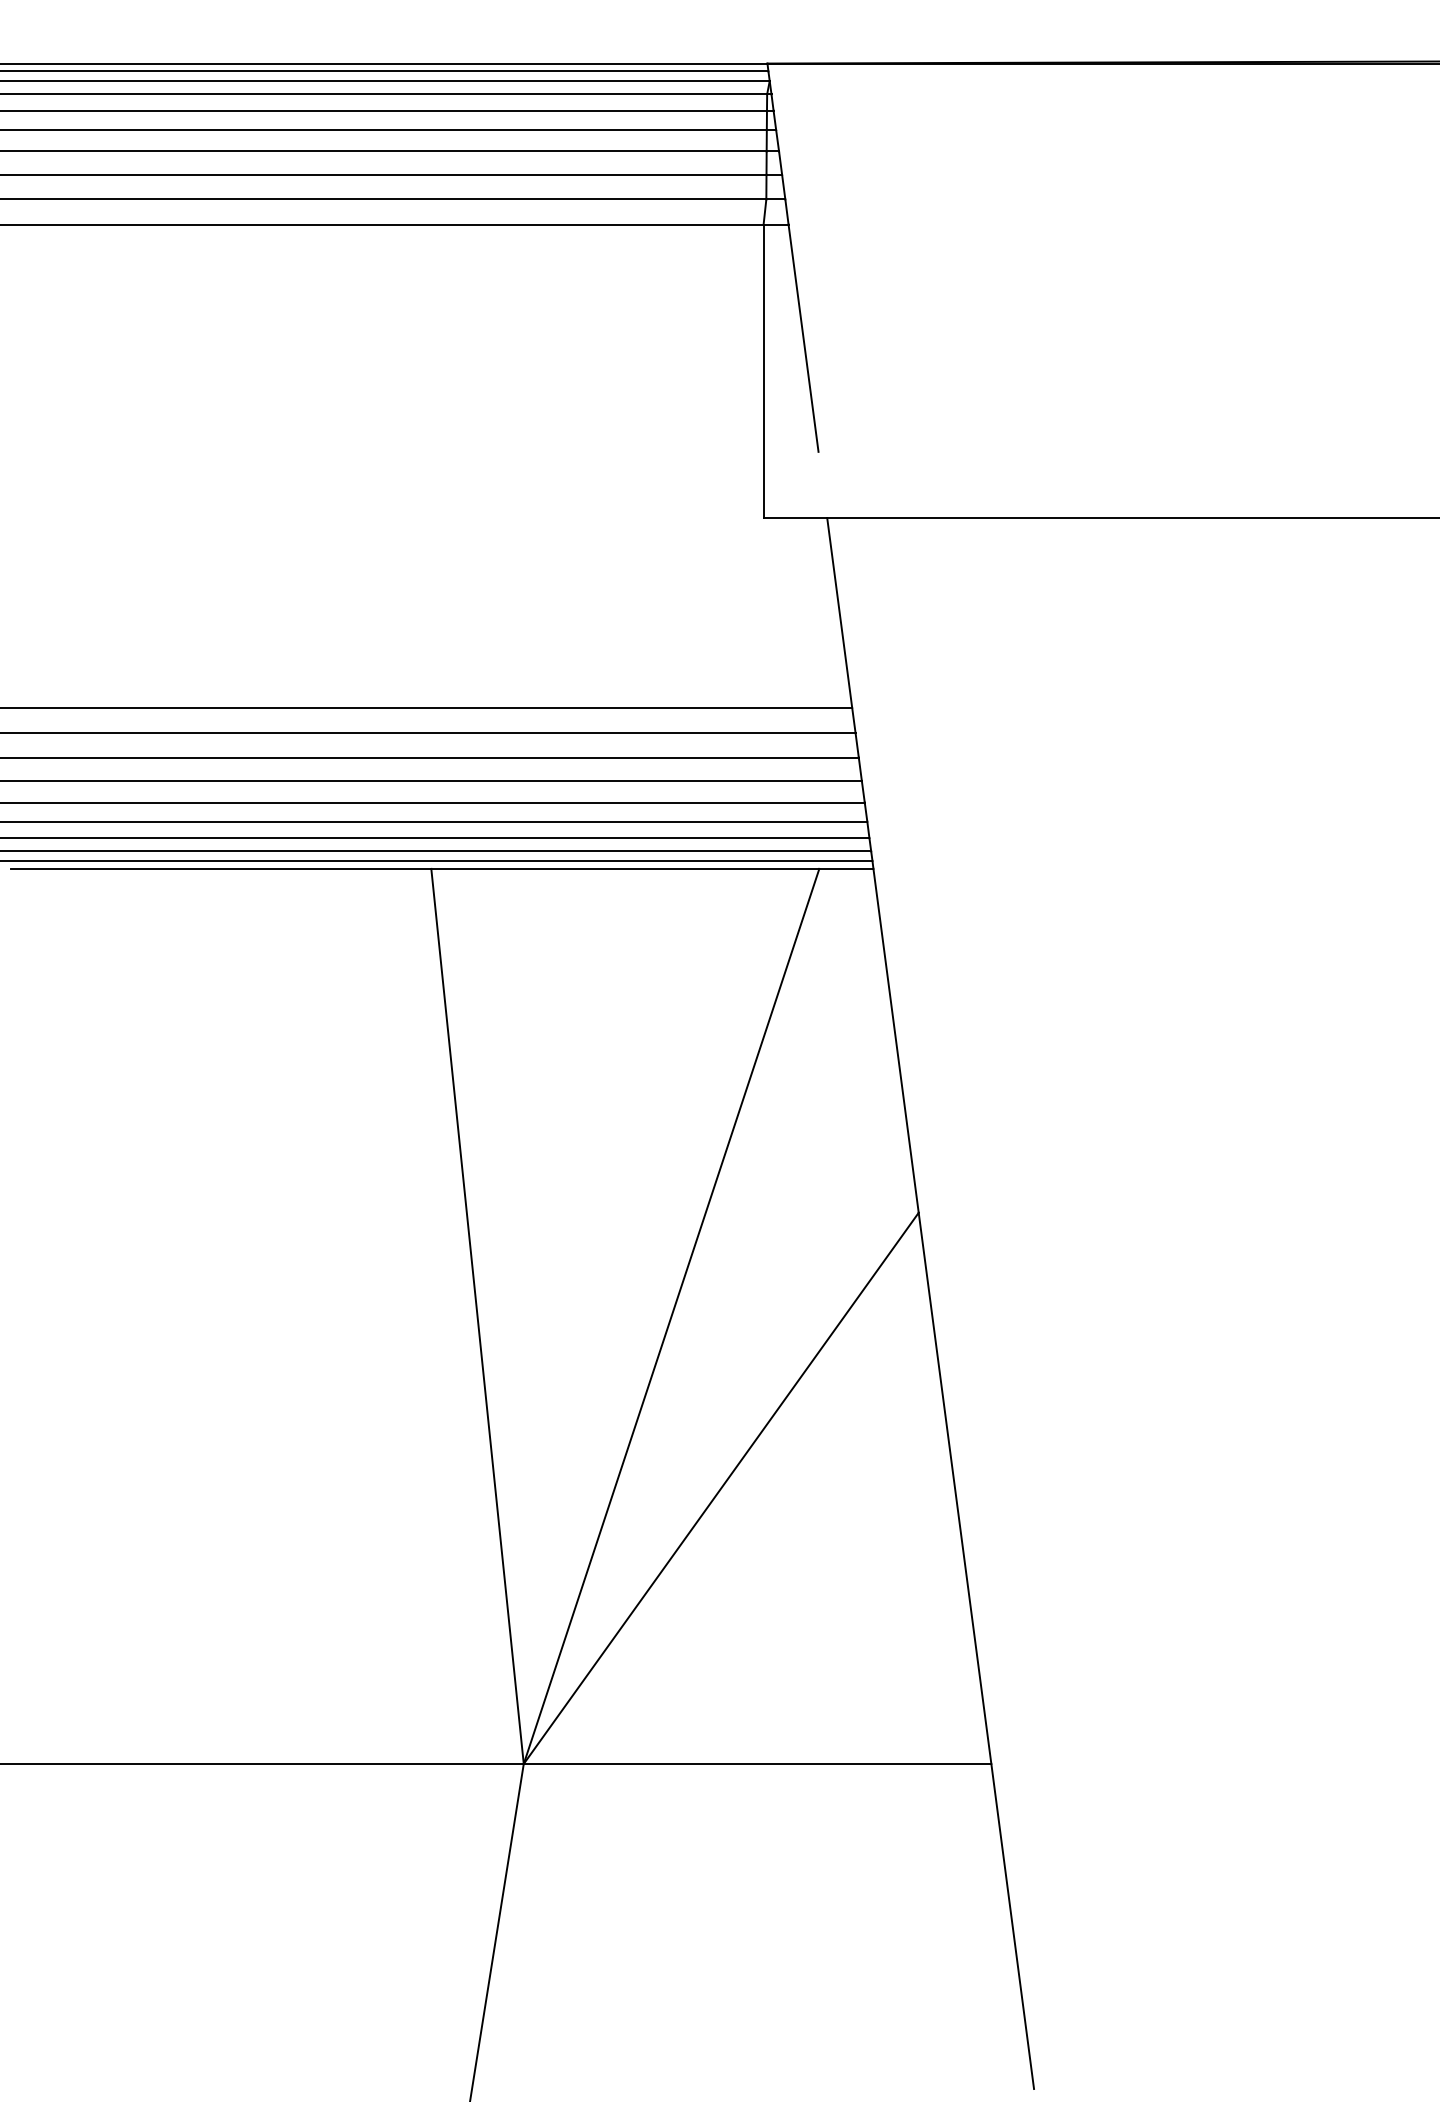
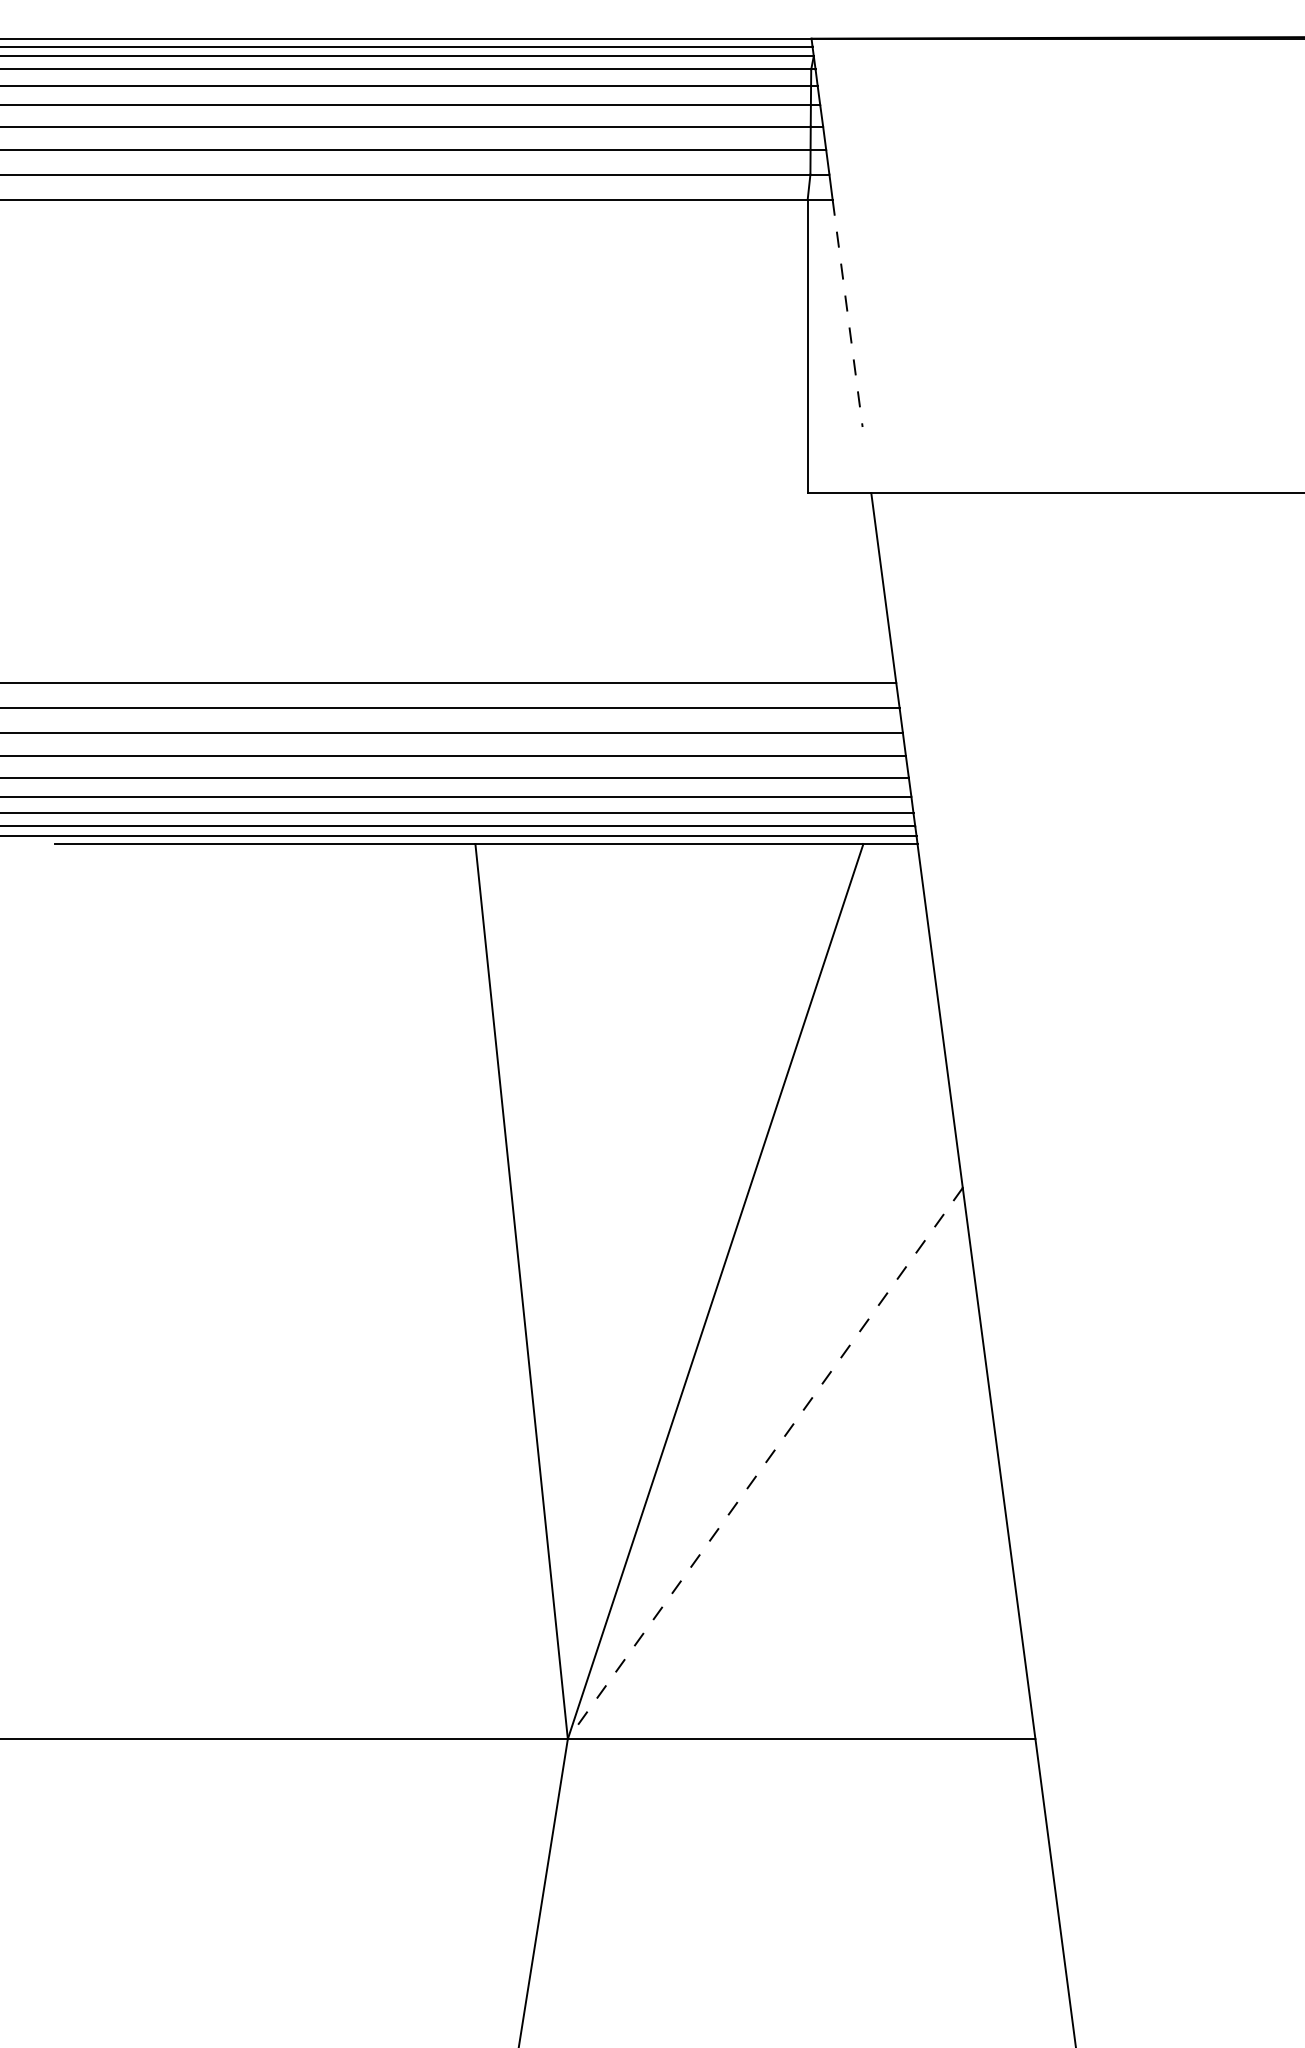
line: (803, 338) -> (847, 313), solid -> dashed
line: (720, 1488) -> (764, 1463), solid -> dashed

